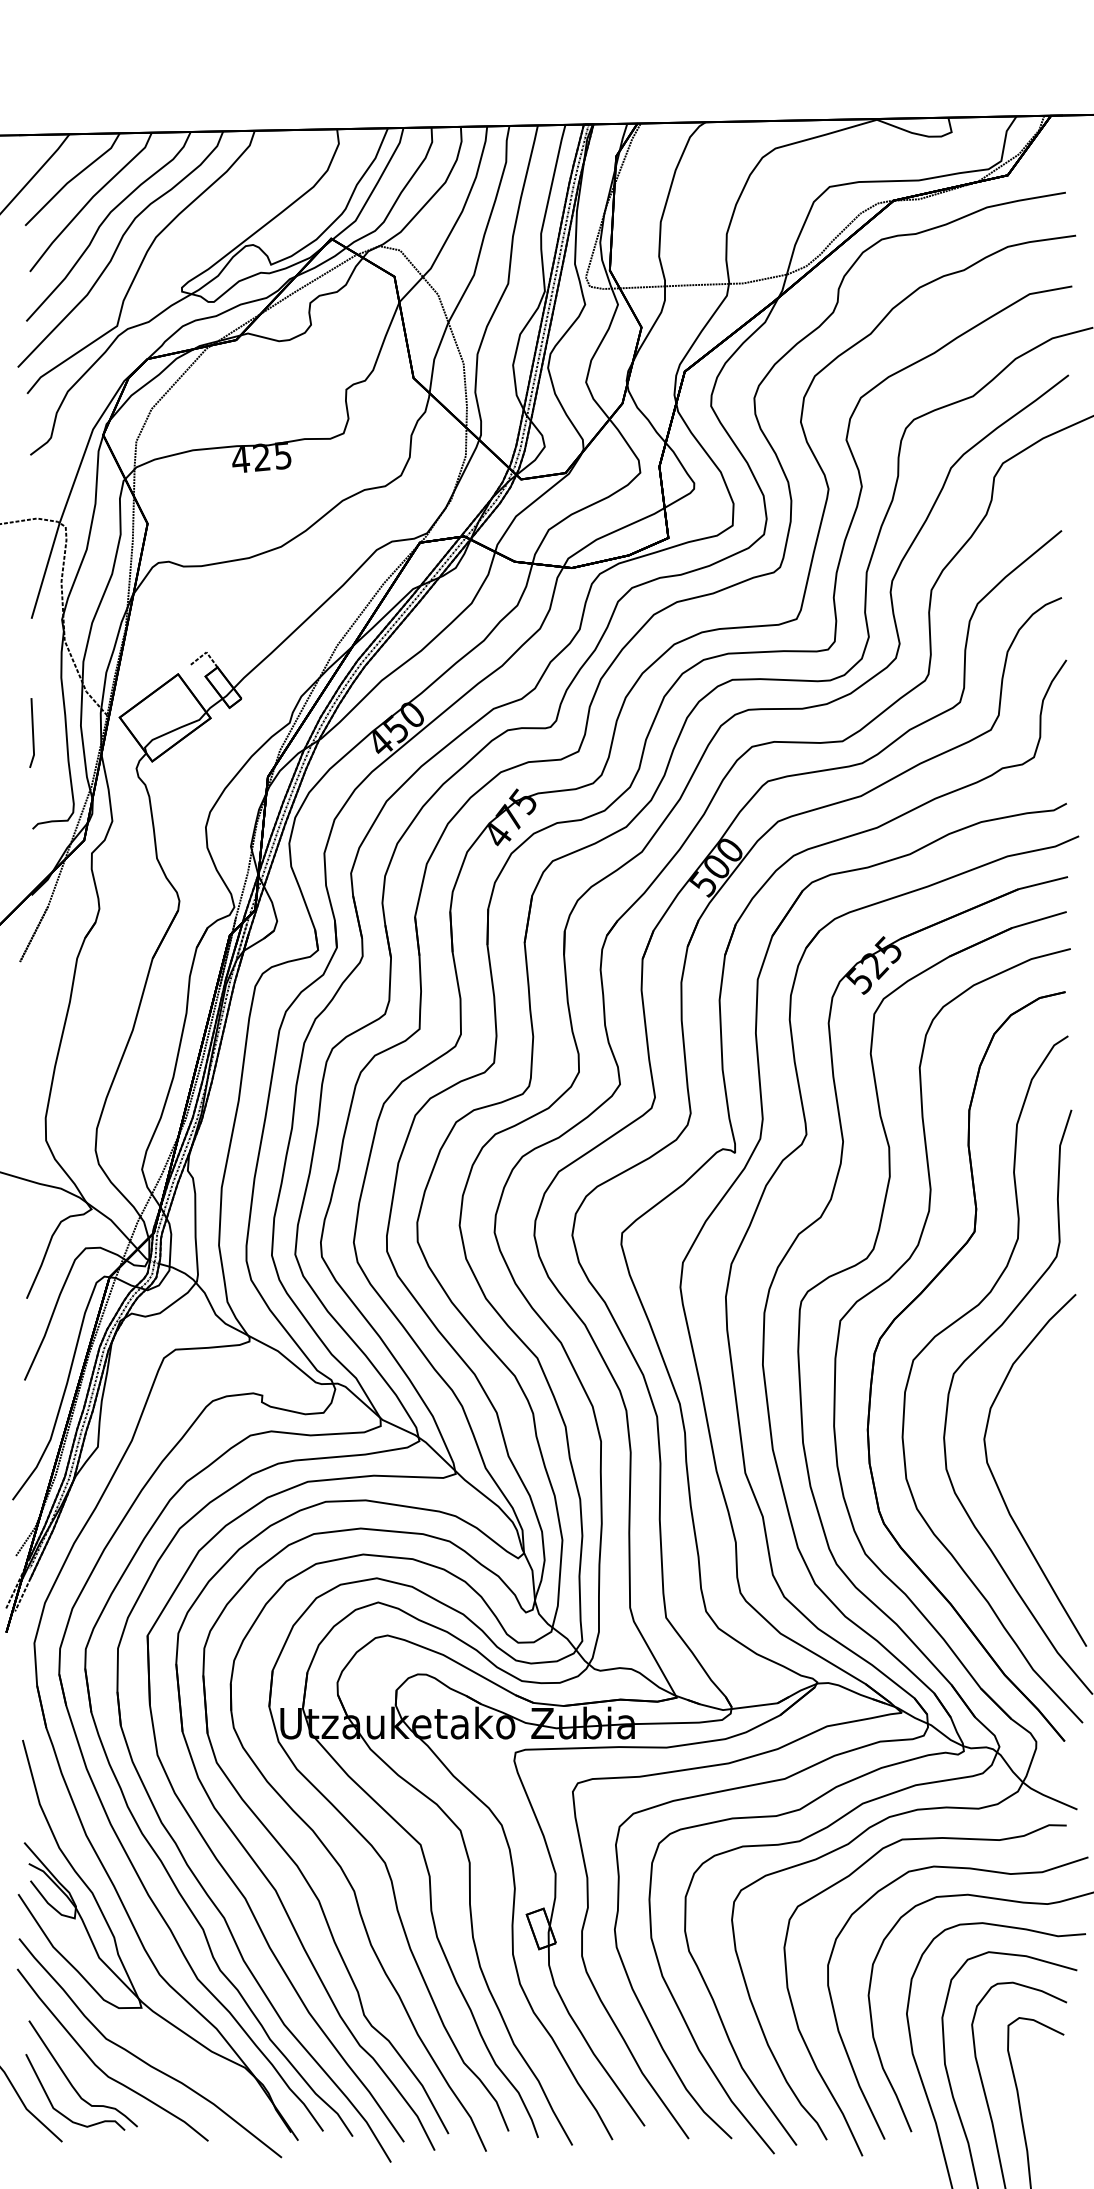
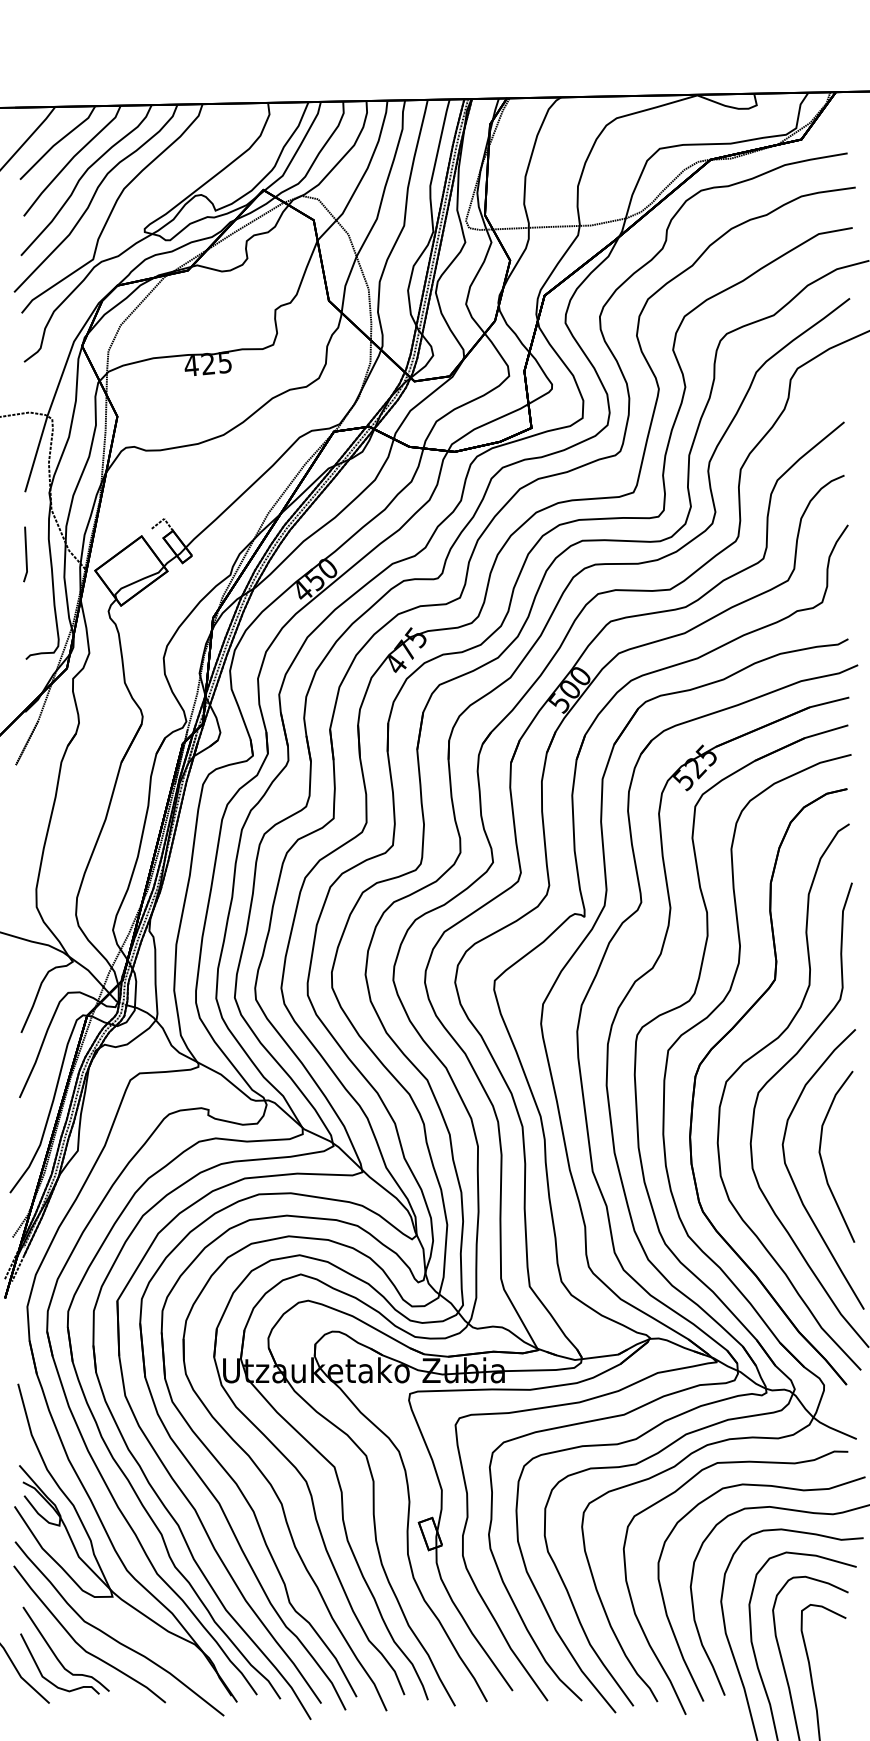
line: (32, 732) -> (25, 554), moved
part: (1034, 1459) -> (822, 1160), added

